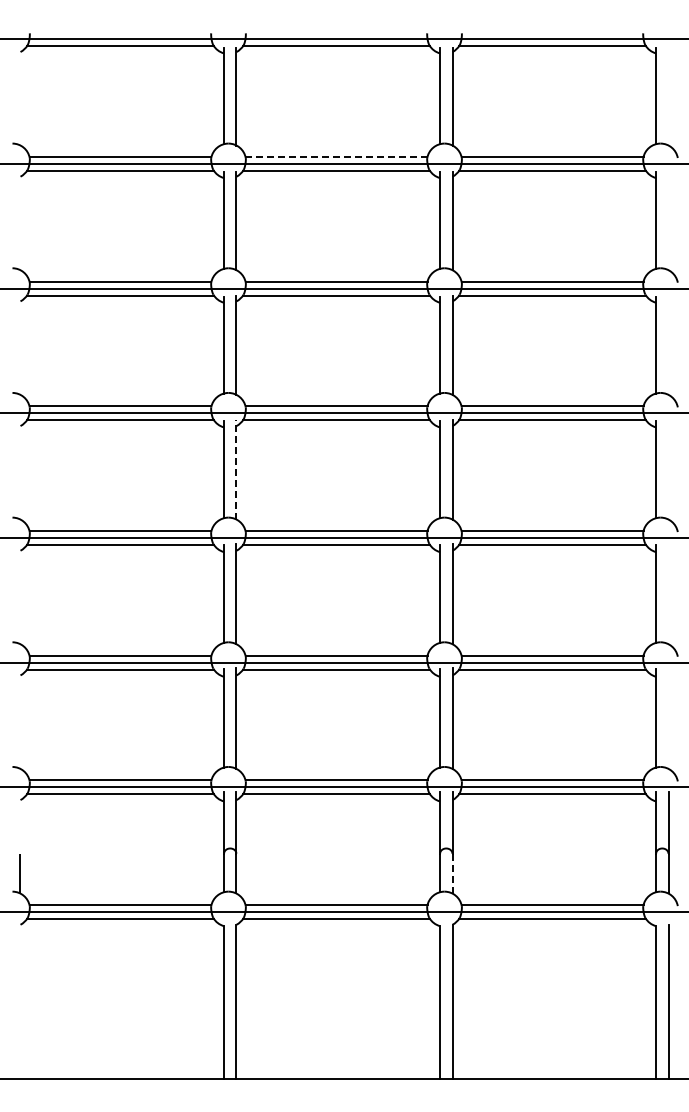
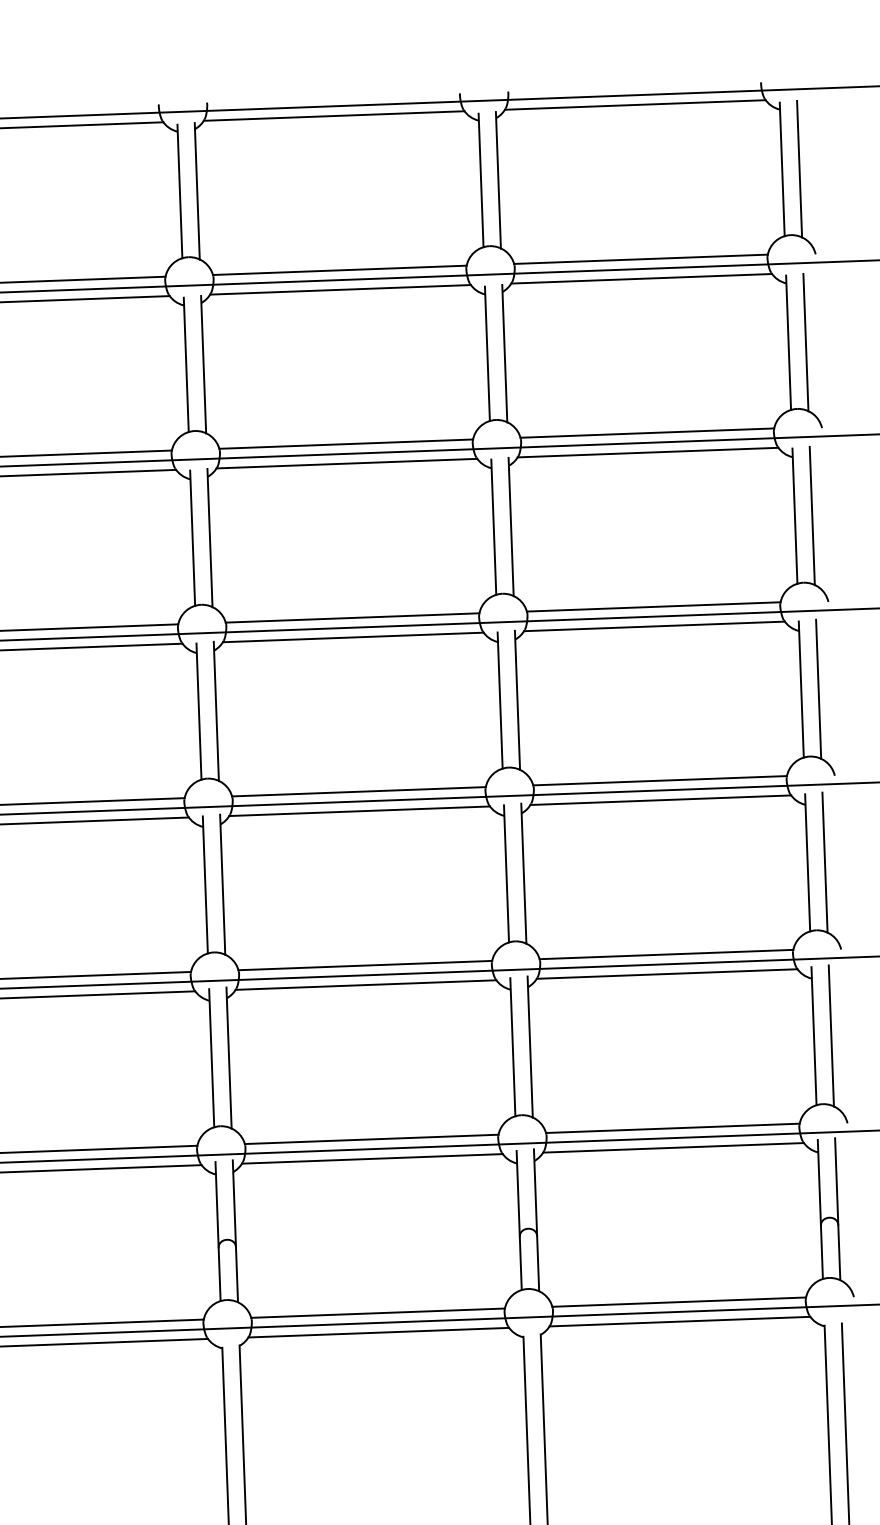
line: (668, 96) -> (799, 169), added
line: (336, 156) -> (339, 269), dashed -> solid
line: (668, 220) -> (805, 341), added
line: (668, 344) -> (812, 514), added
line: (236, 469) -> (216, 711), dashed -> solid
line: (668, 469) -> (818, 689), added
line: (668, 593) -> (824, 861), added
line: (668, 718) -> (831, 1036), added
line: (452, 873) -> (538, 1263), dashed -> solid

